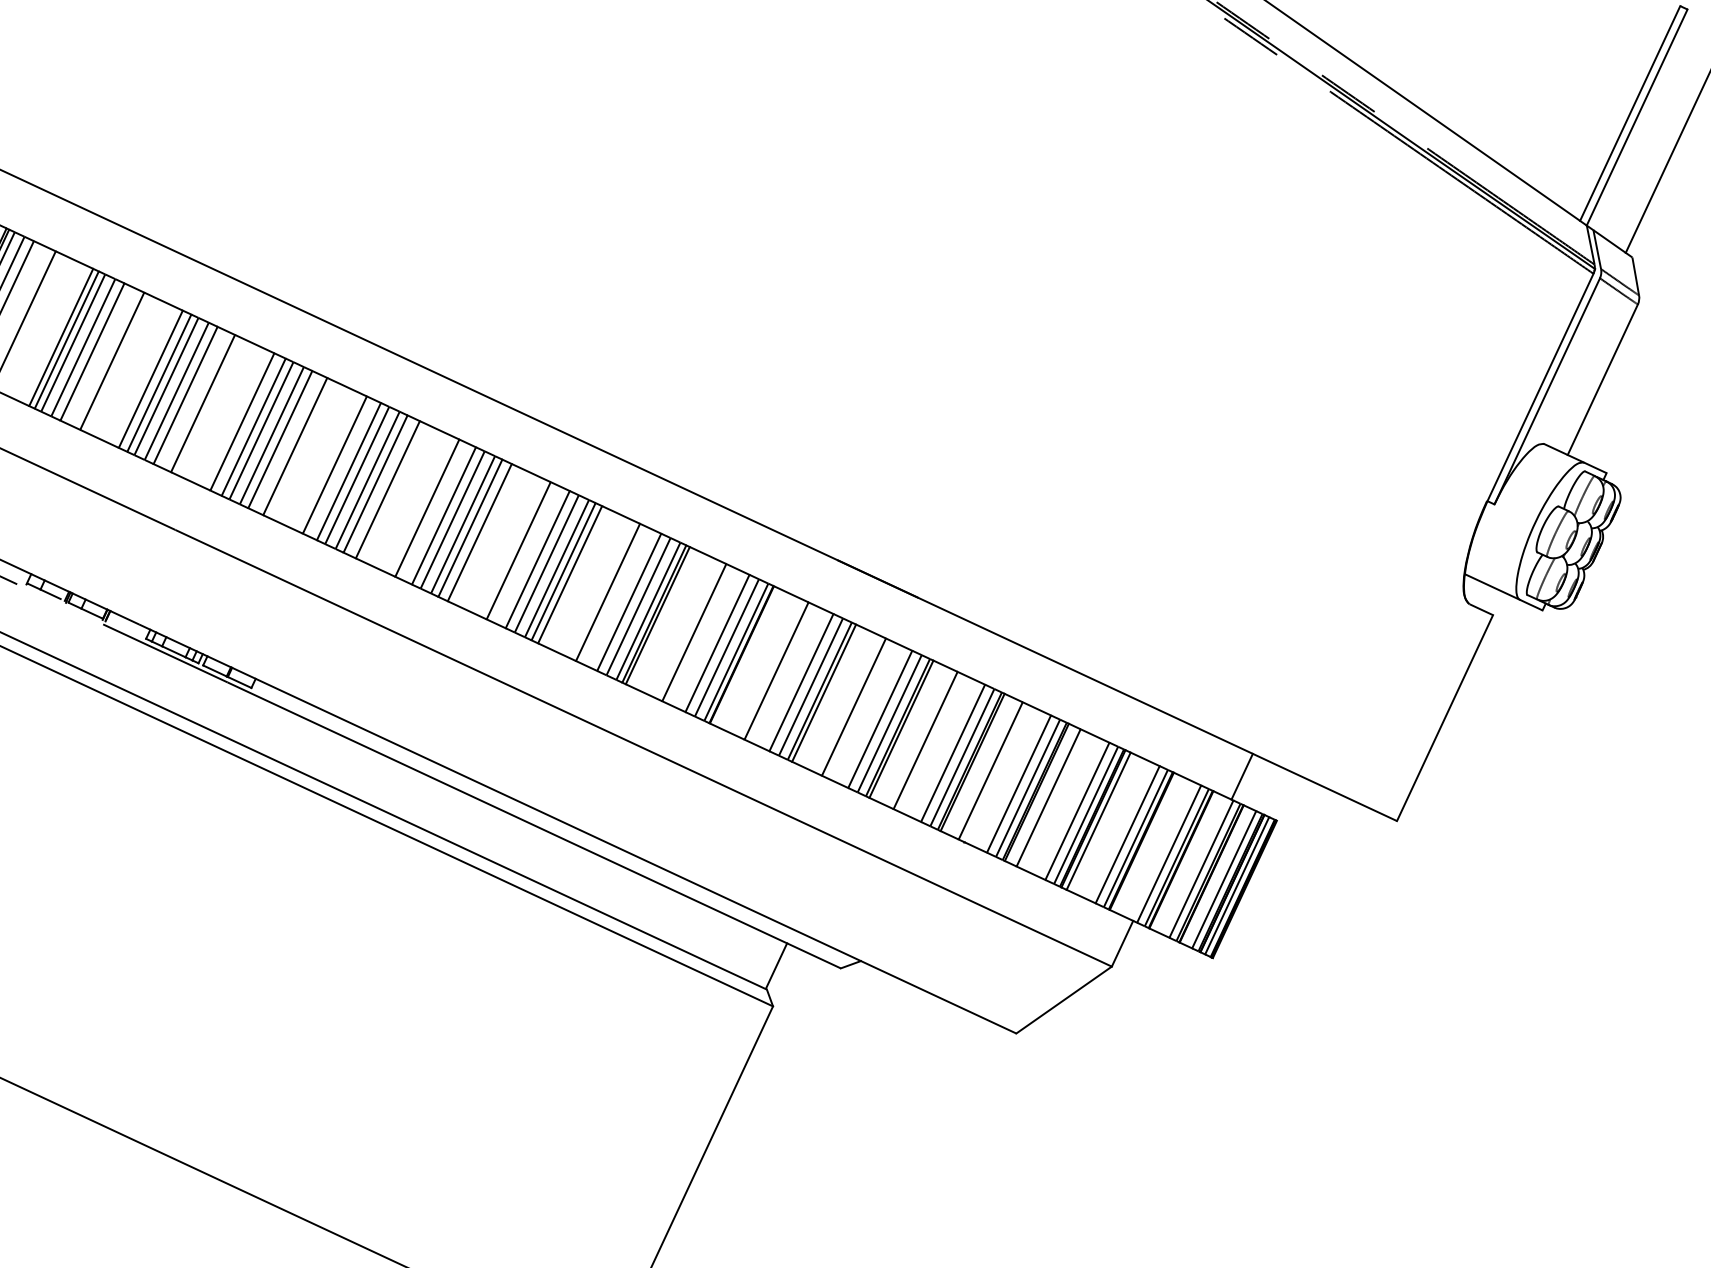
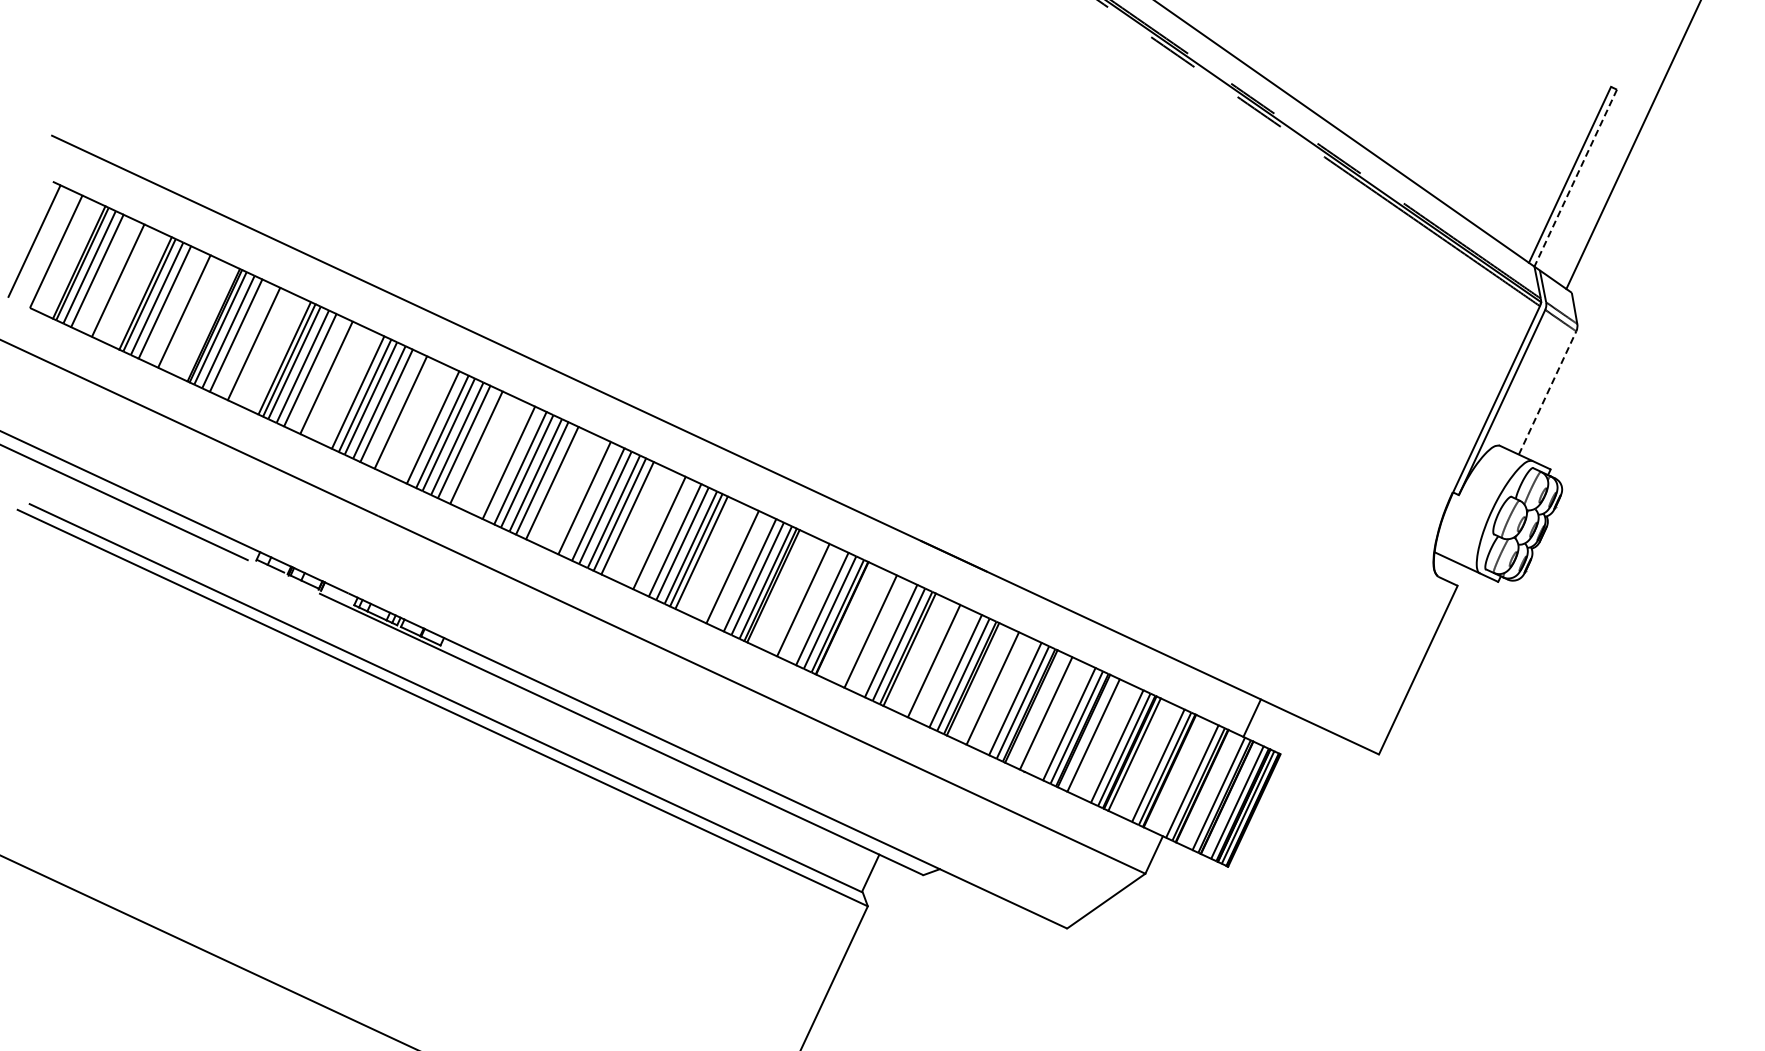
line: (1636, 117) -> (1575, 178), solid -> dashed
line: (1602, 379) -> (1547, 392), solid -> dashed

